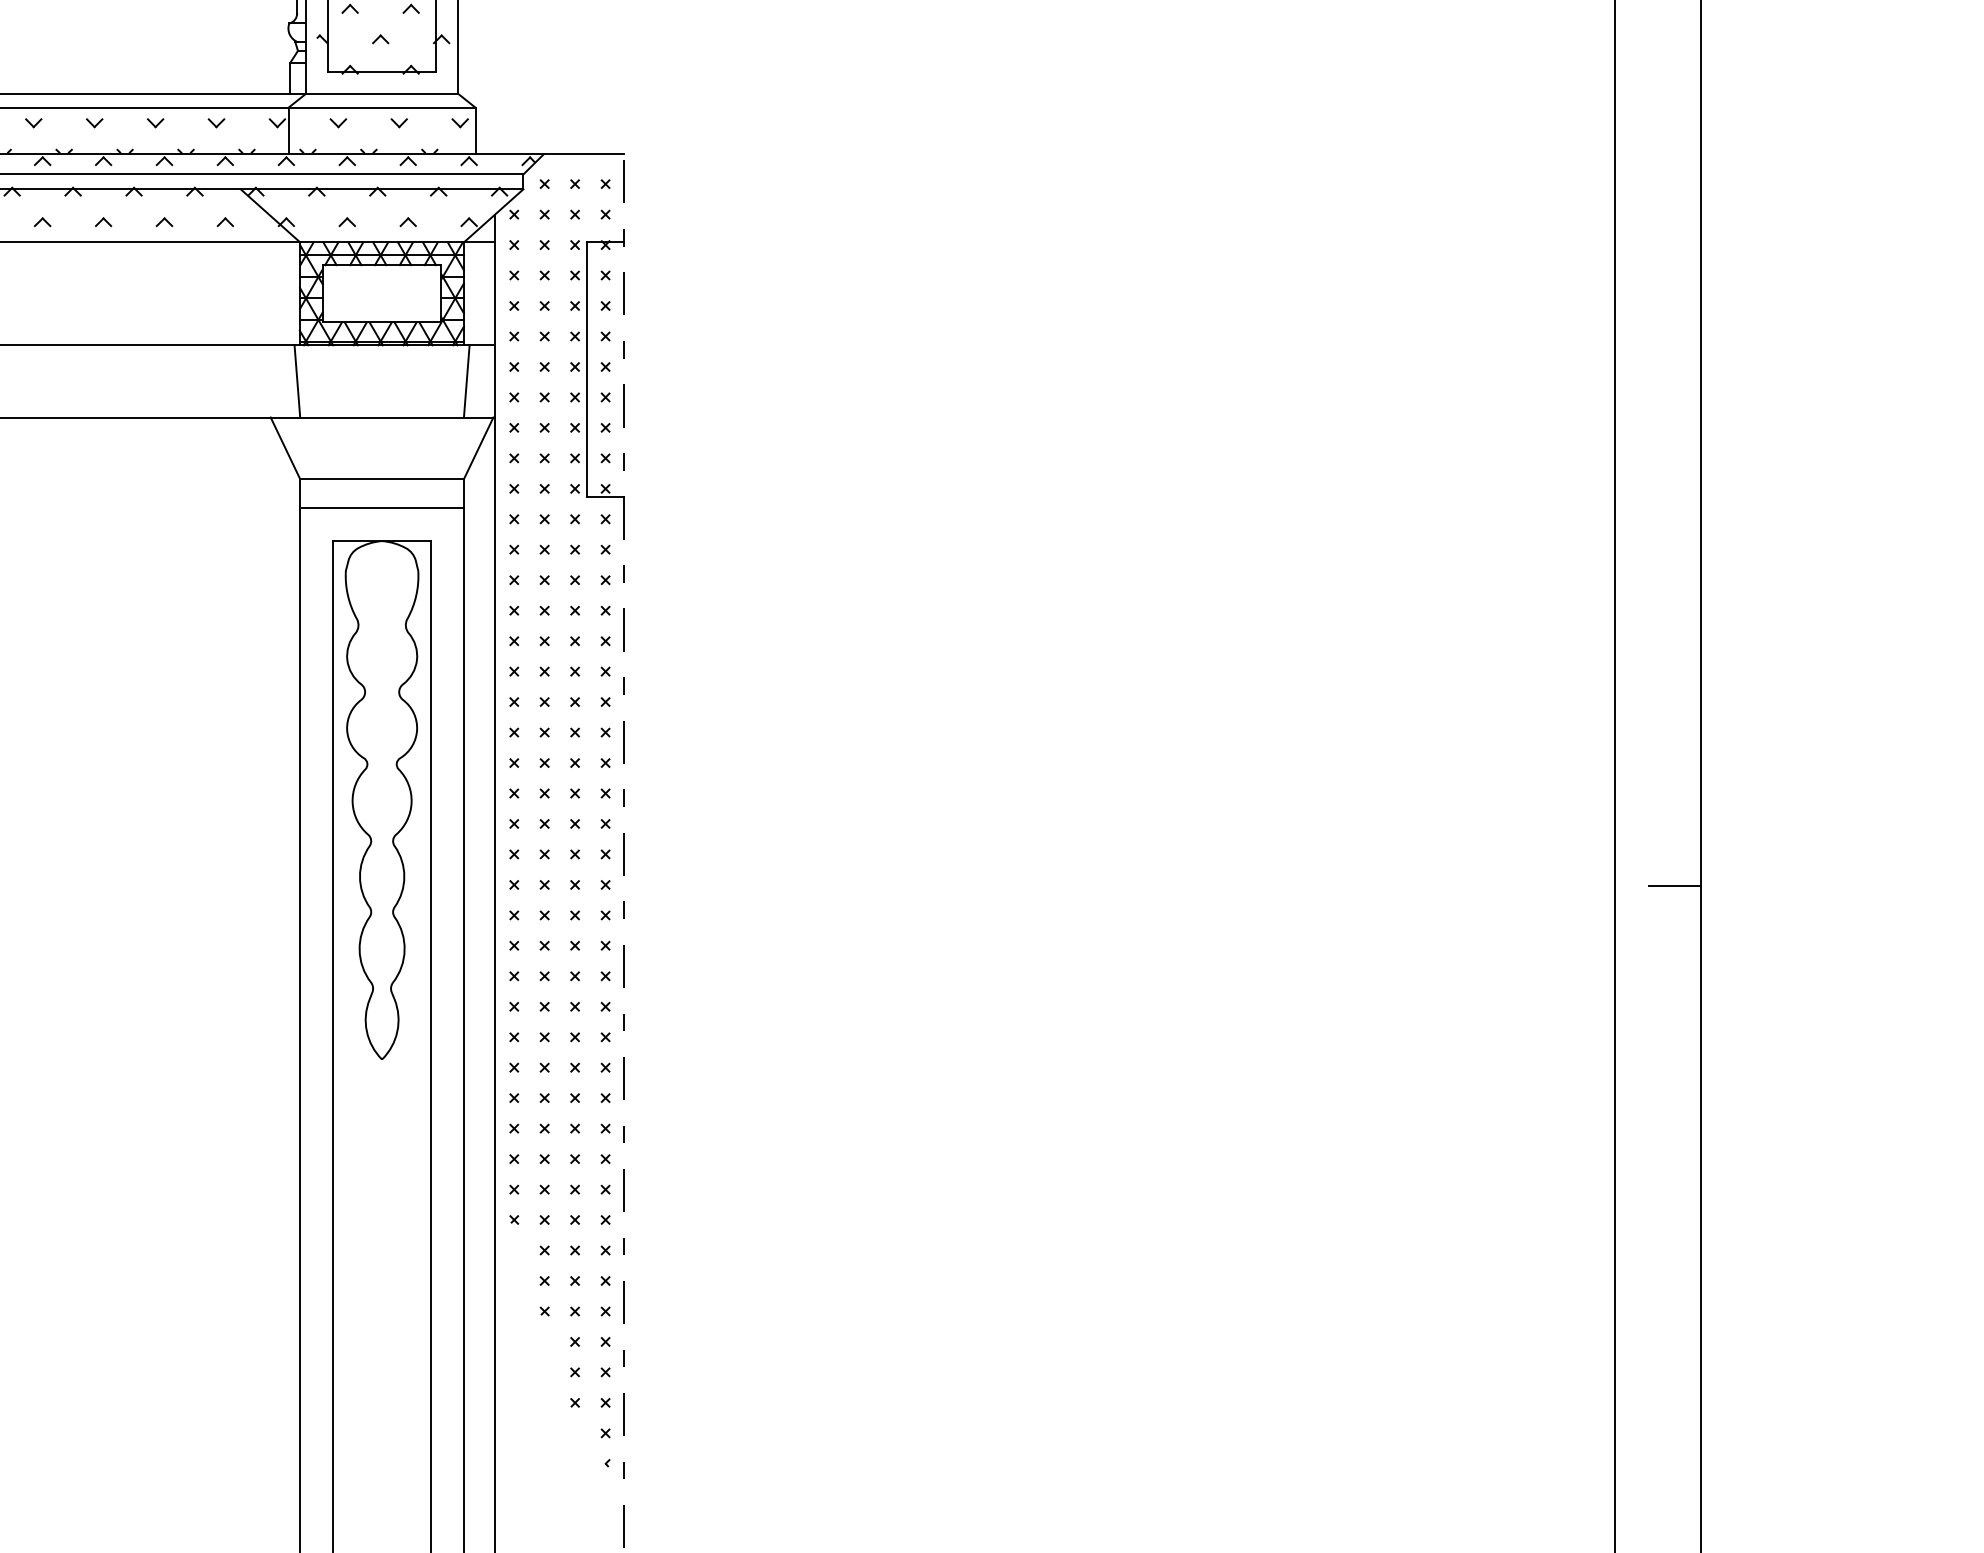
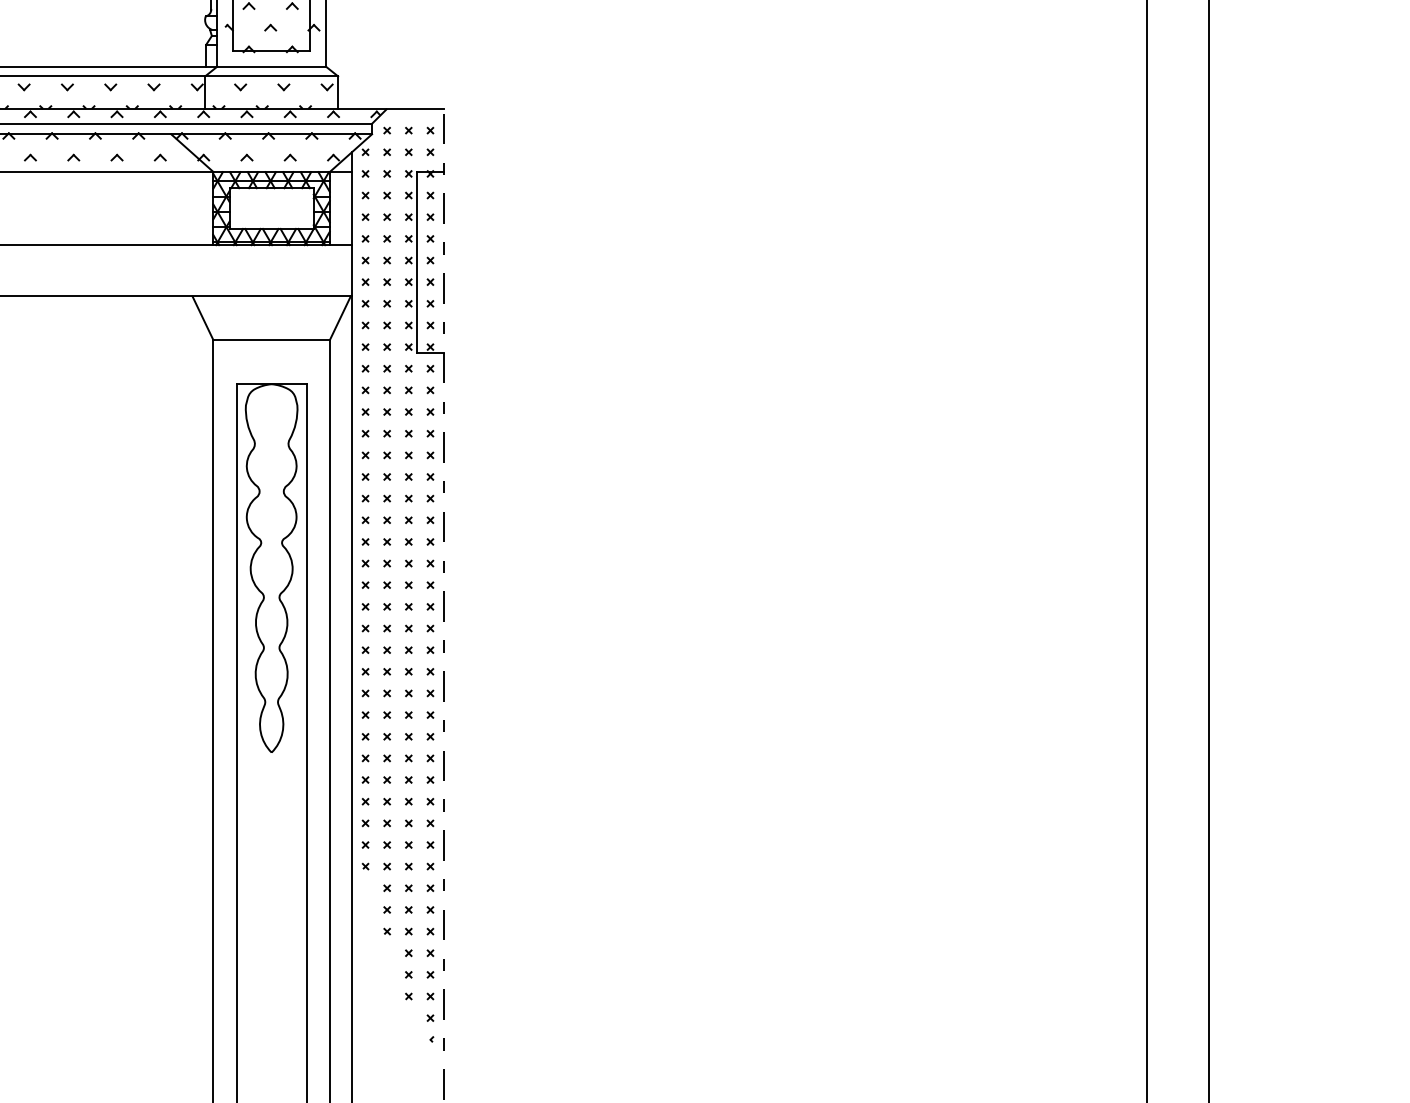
line: (297, 380) -> (211, 270), removed
line: (466, 380) -> (331, 270), removed
line: (382, 508) -> (271, 361), removed
line: (1674, 886) -> (1189, 629), removed

